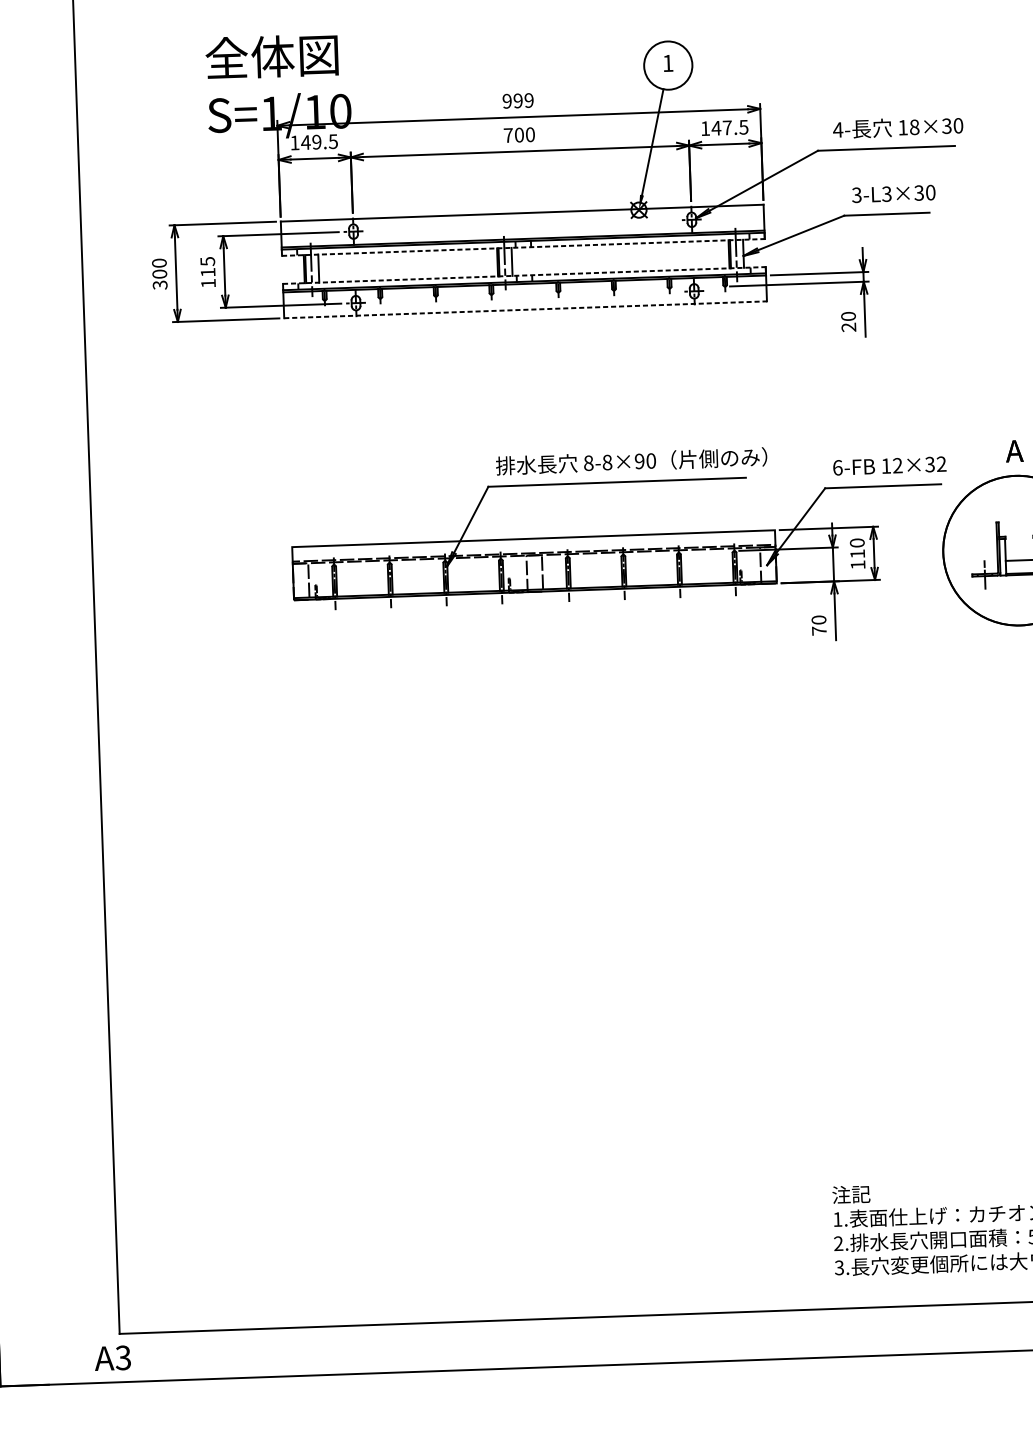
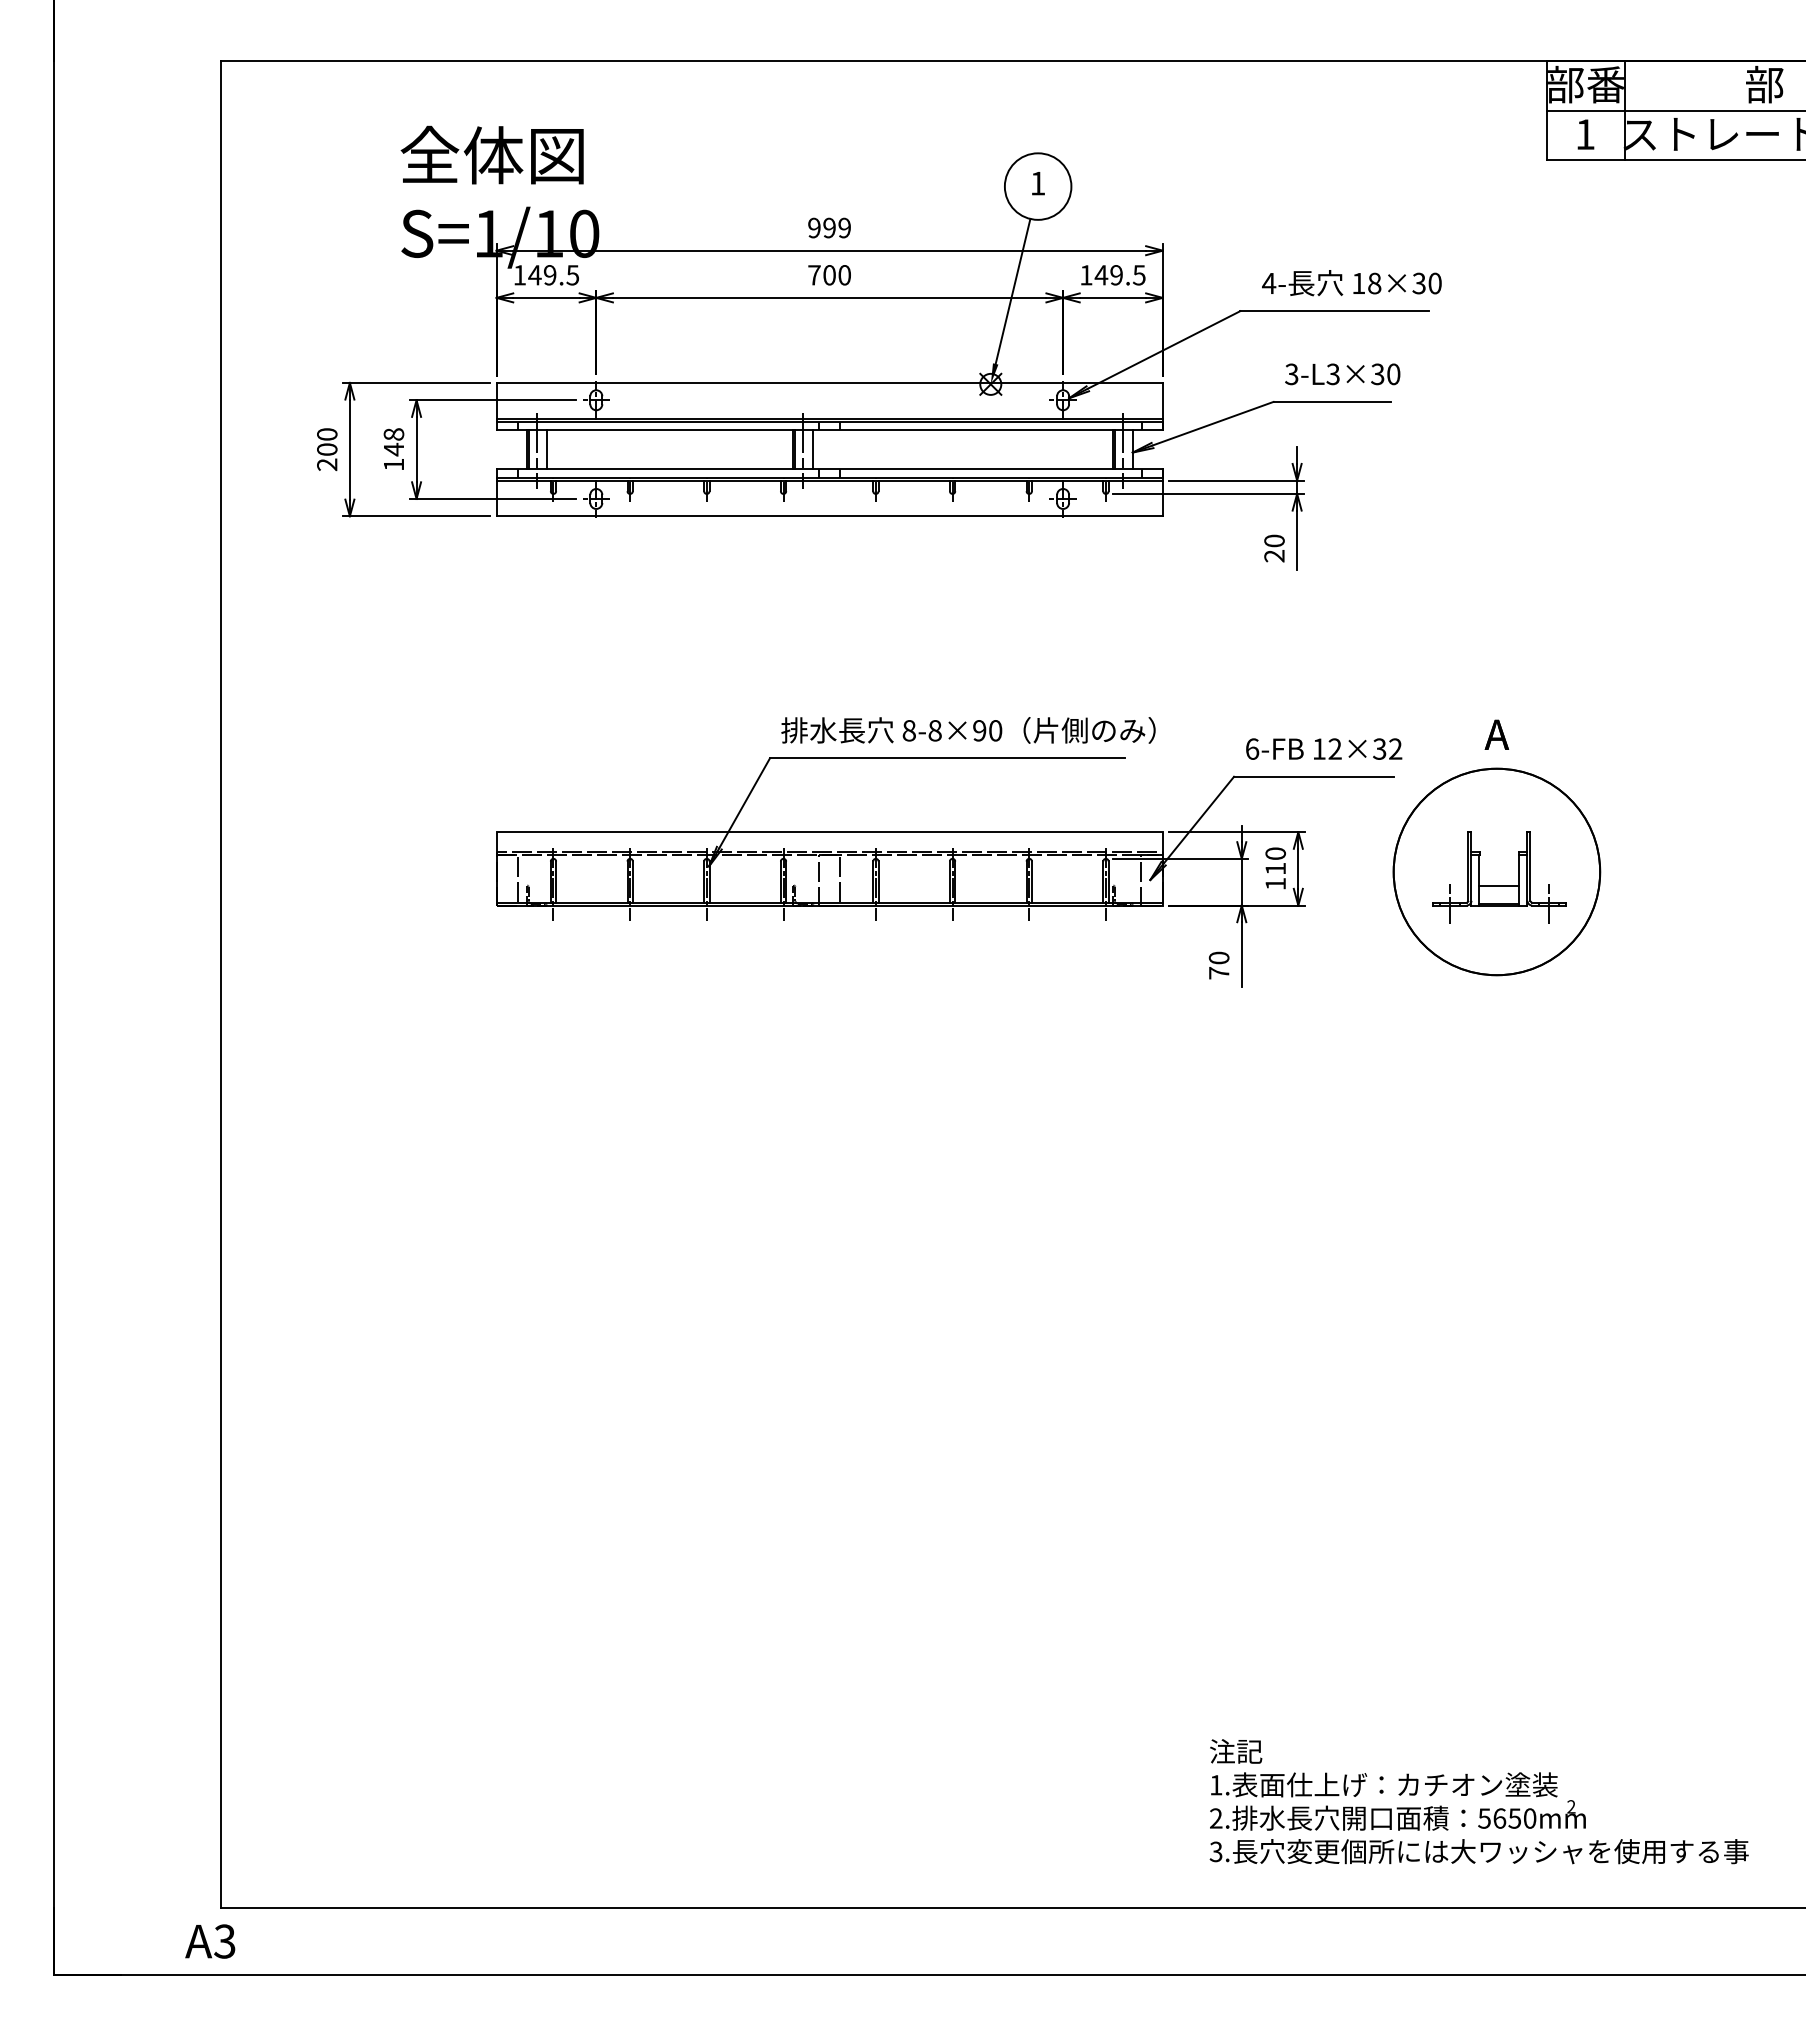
text: (727, 128) -> (1116, 275), 147.5 -> 149.5
line: (523, 247) -> (830, 430), dashed -> solid
text: (207, 267) -> (393, 442), 115 -> 148
line: (524, 275) -> (830, 468), dashed -> solid
text: (160, 284) -> (327, 464), 300 -> 200
line: (526, 309) -> (830, 516), dashed -> solid

